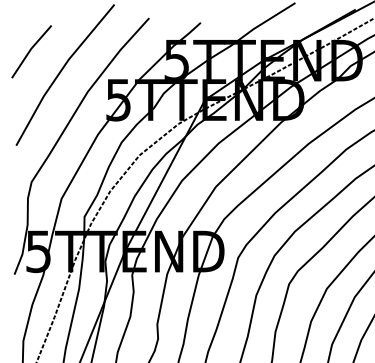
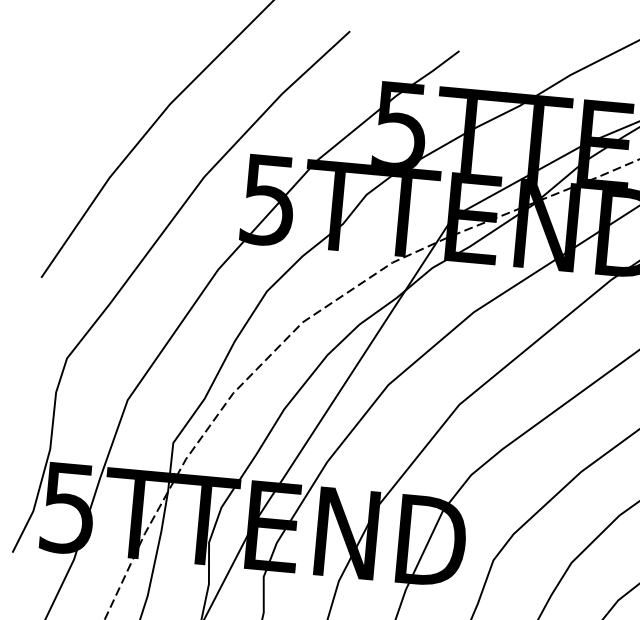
line: (31, 50) -> (92, 77), removed

